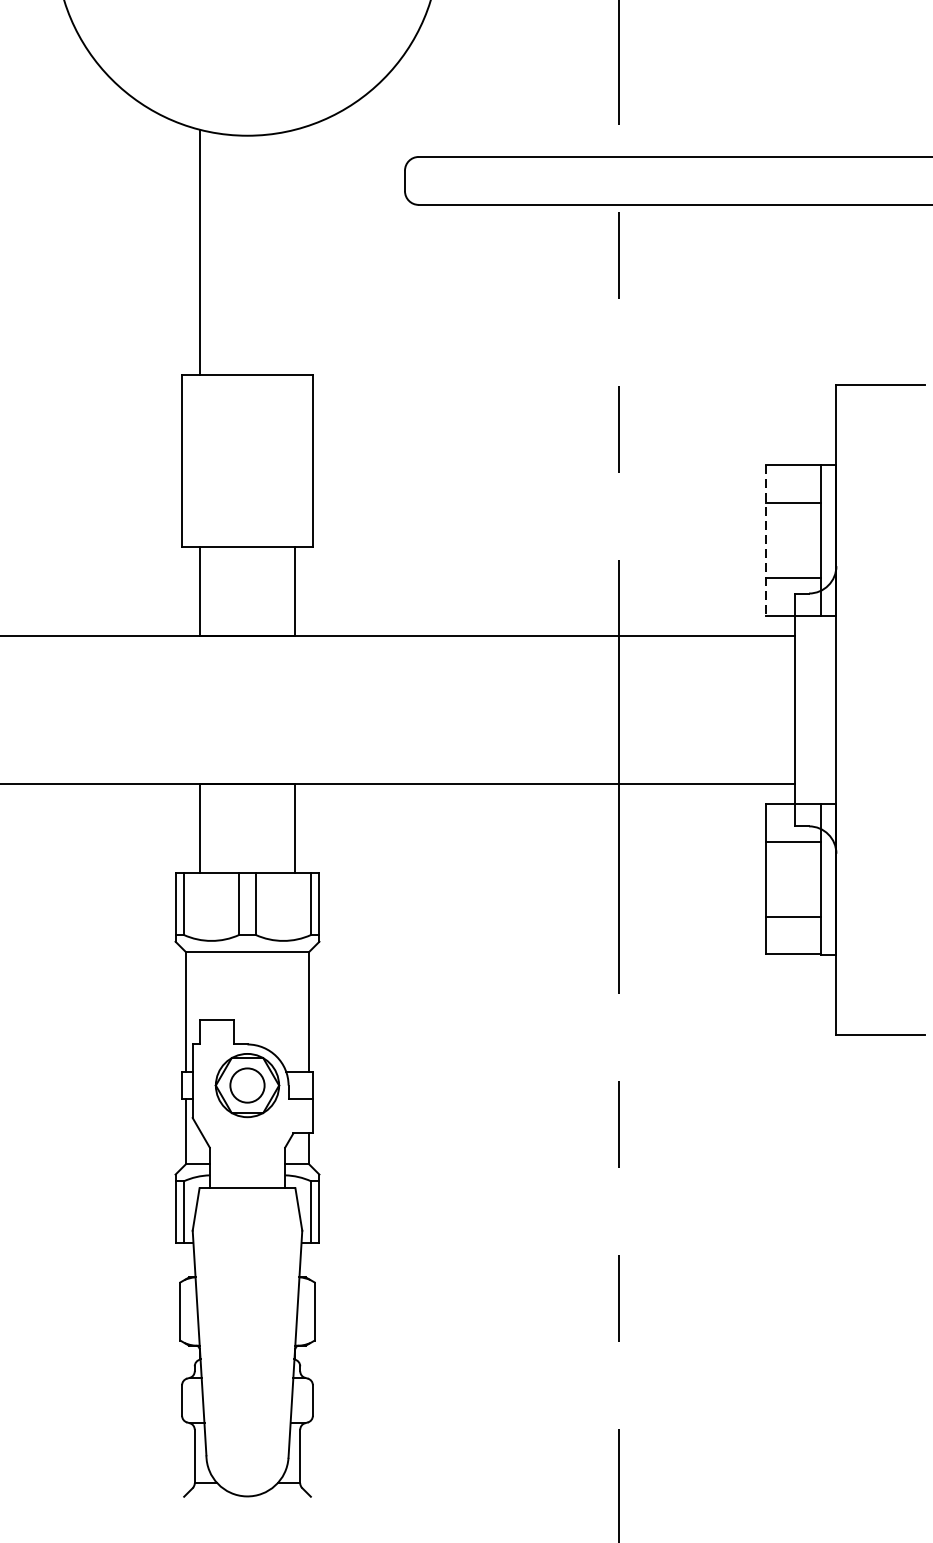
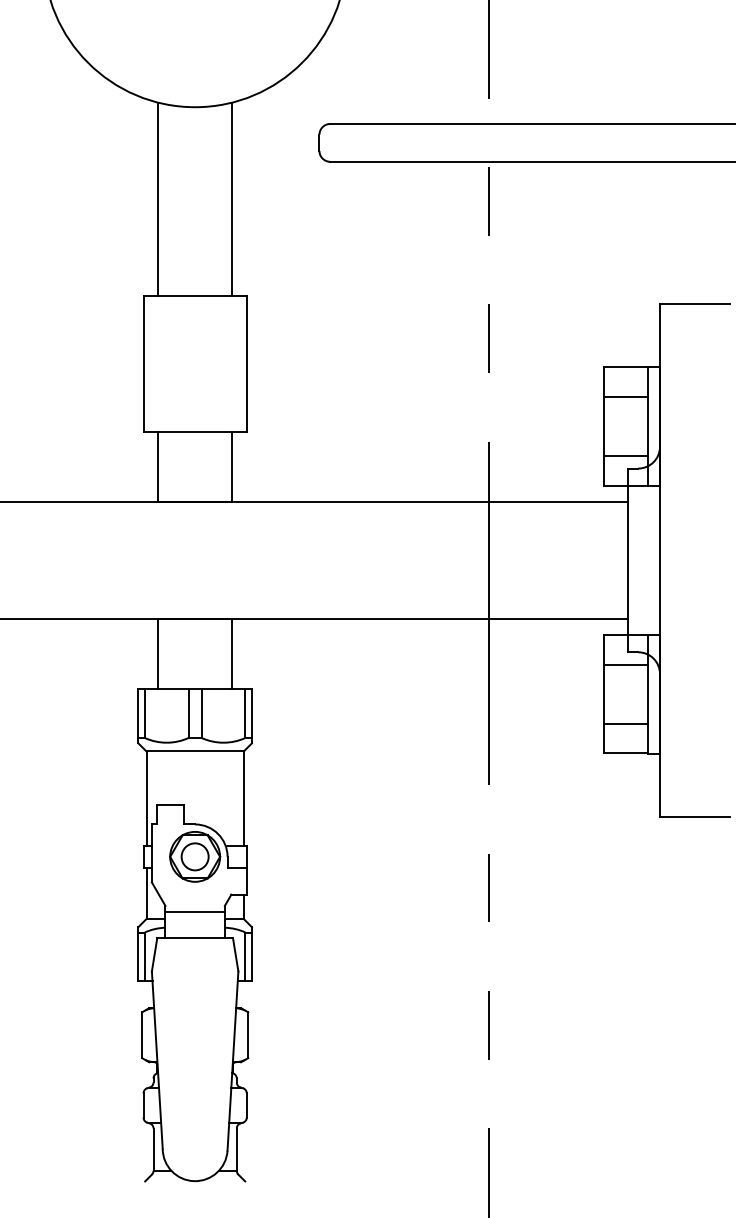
line: (294, 252) -> (232, 199), added
line: (766, 541) -> (604, 427), dashed -> solid
line: (246, 1156) -> (194, 912), added

